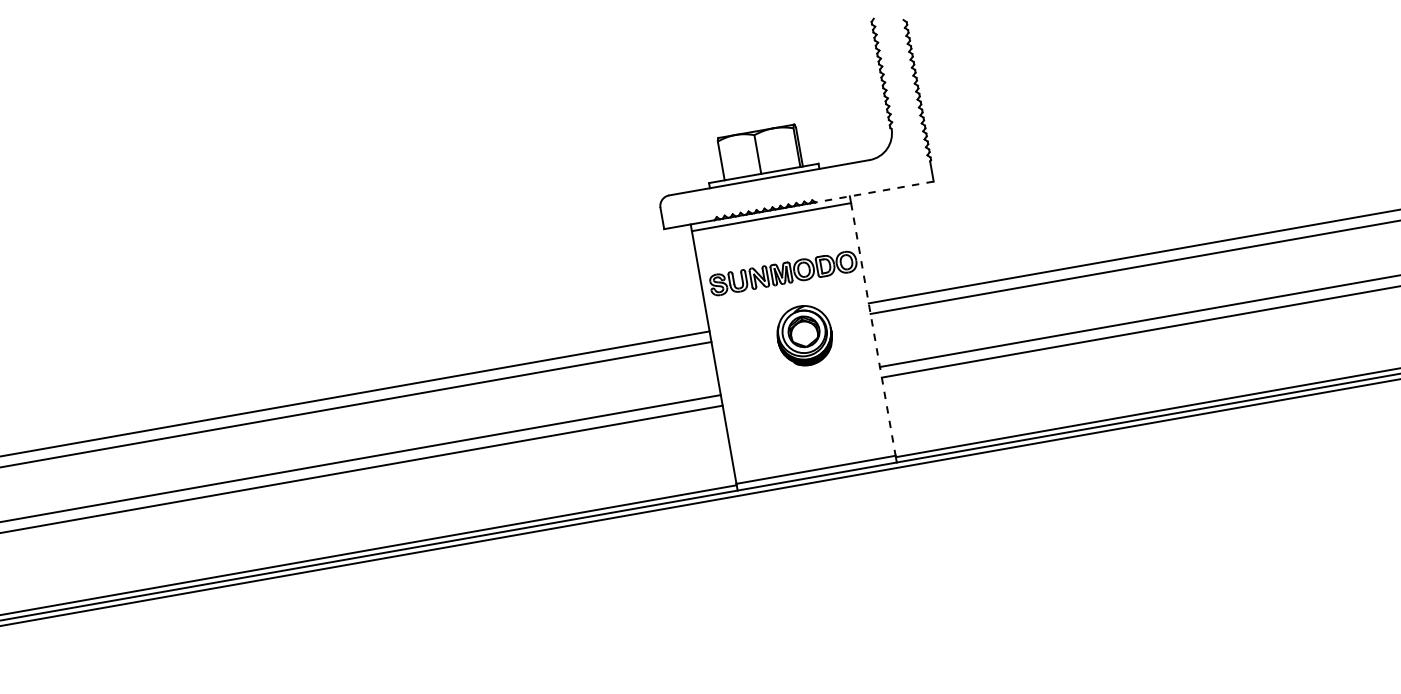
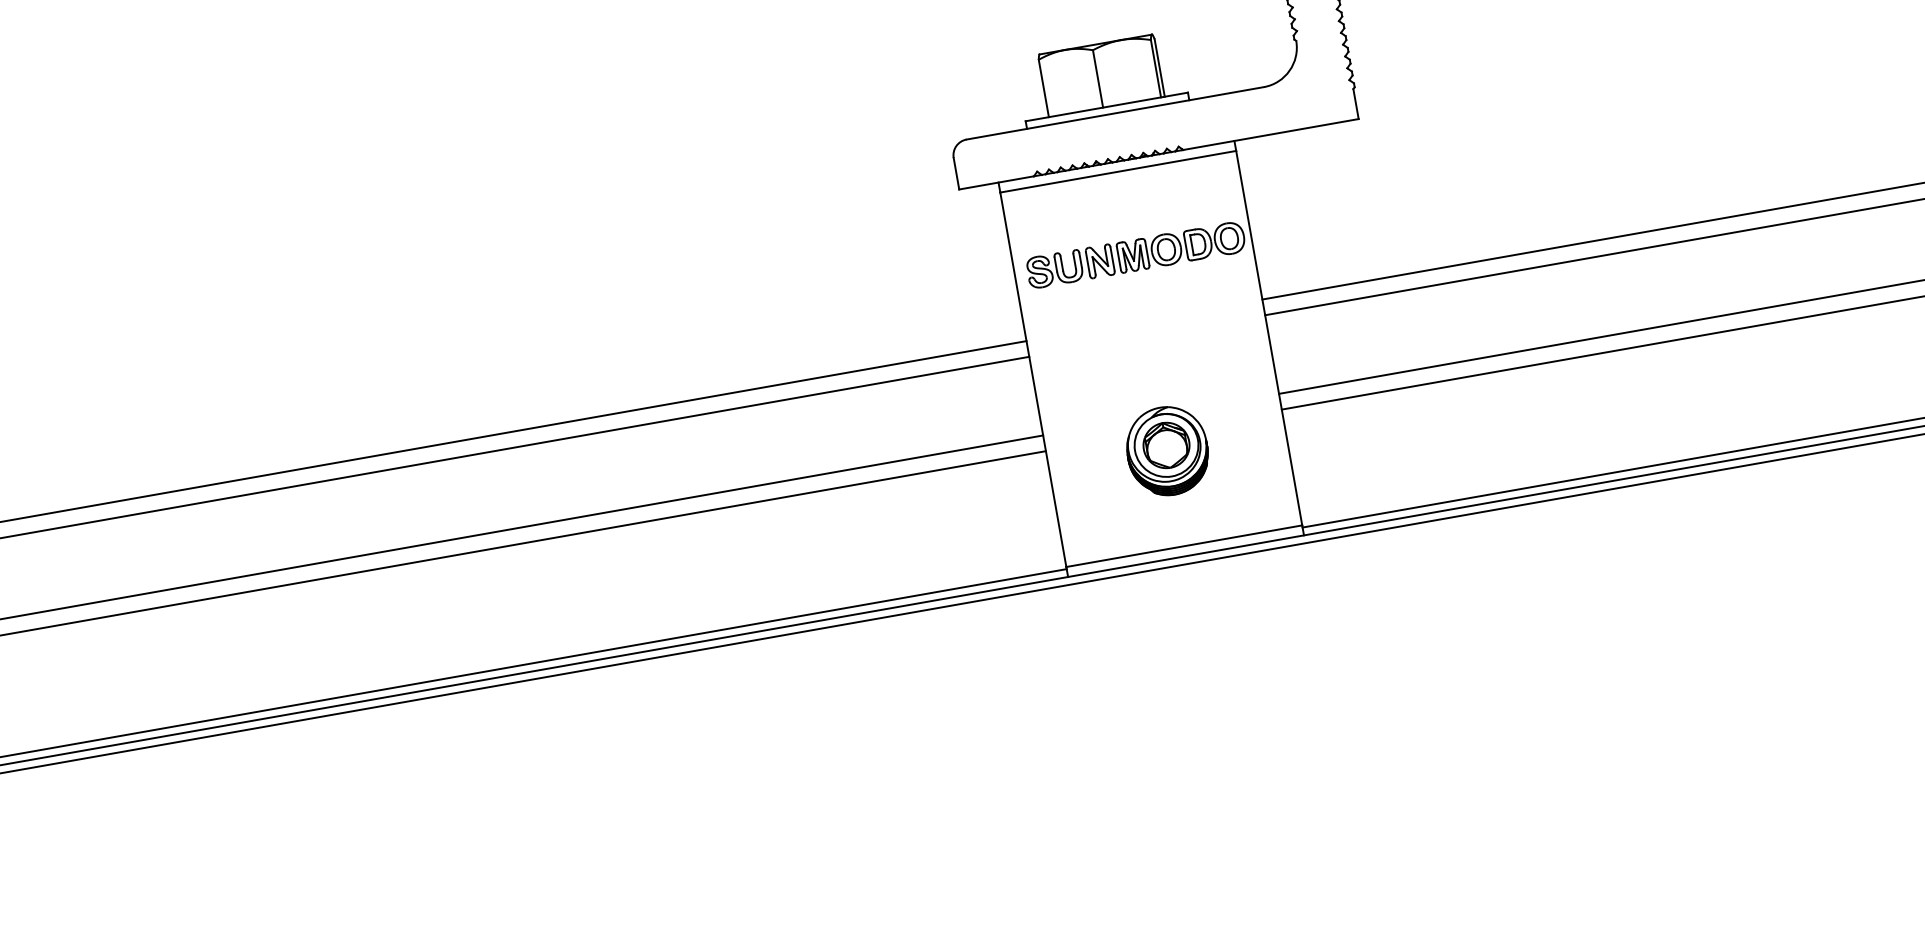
line: (874, 192) -> (1270, 135), dashed -> solid
line: (873, 329) -> (1269, 338), dashed -> solid
part: (804, 335) -> (1167, 450), moved

